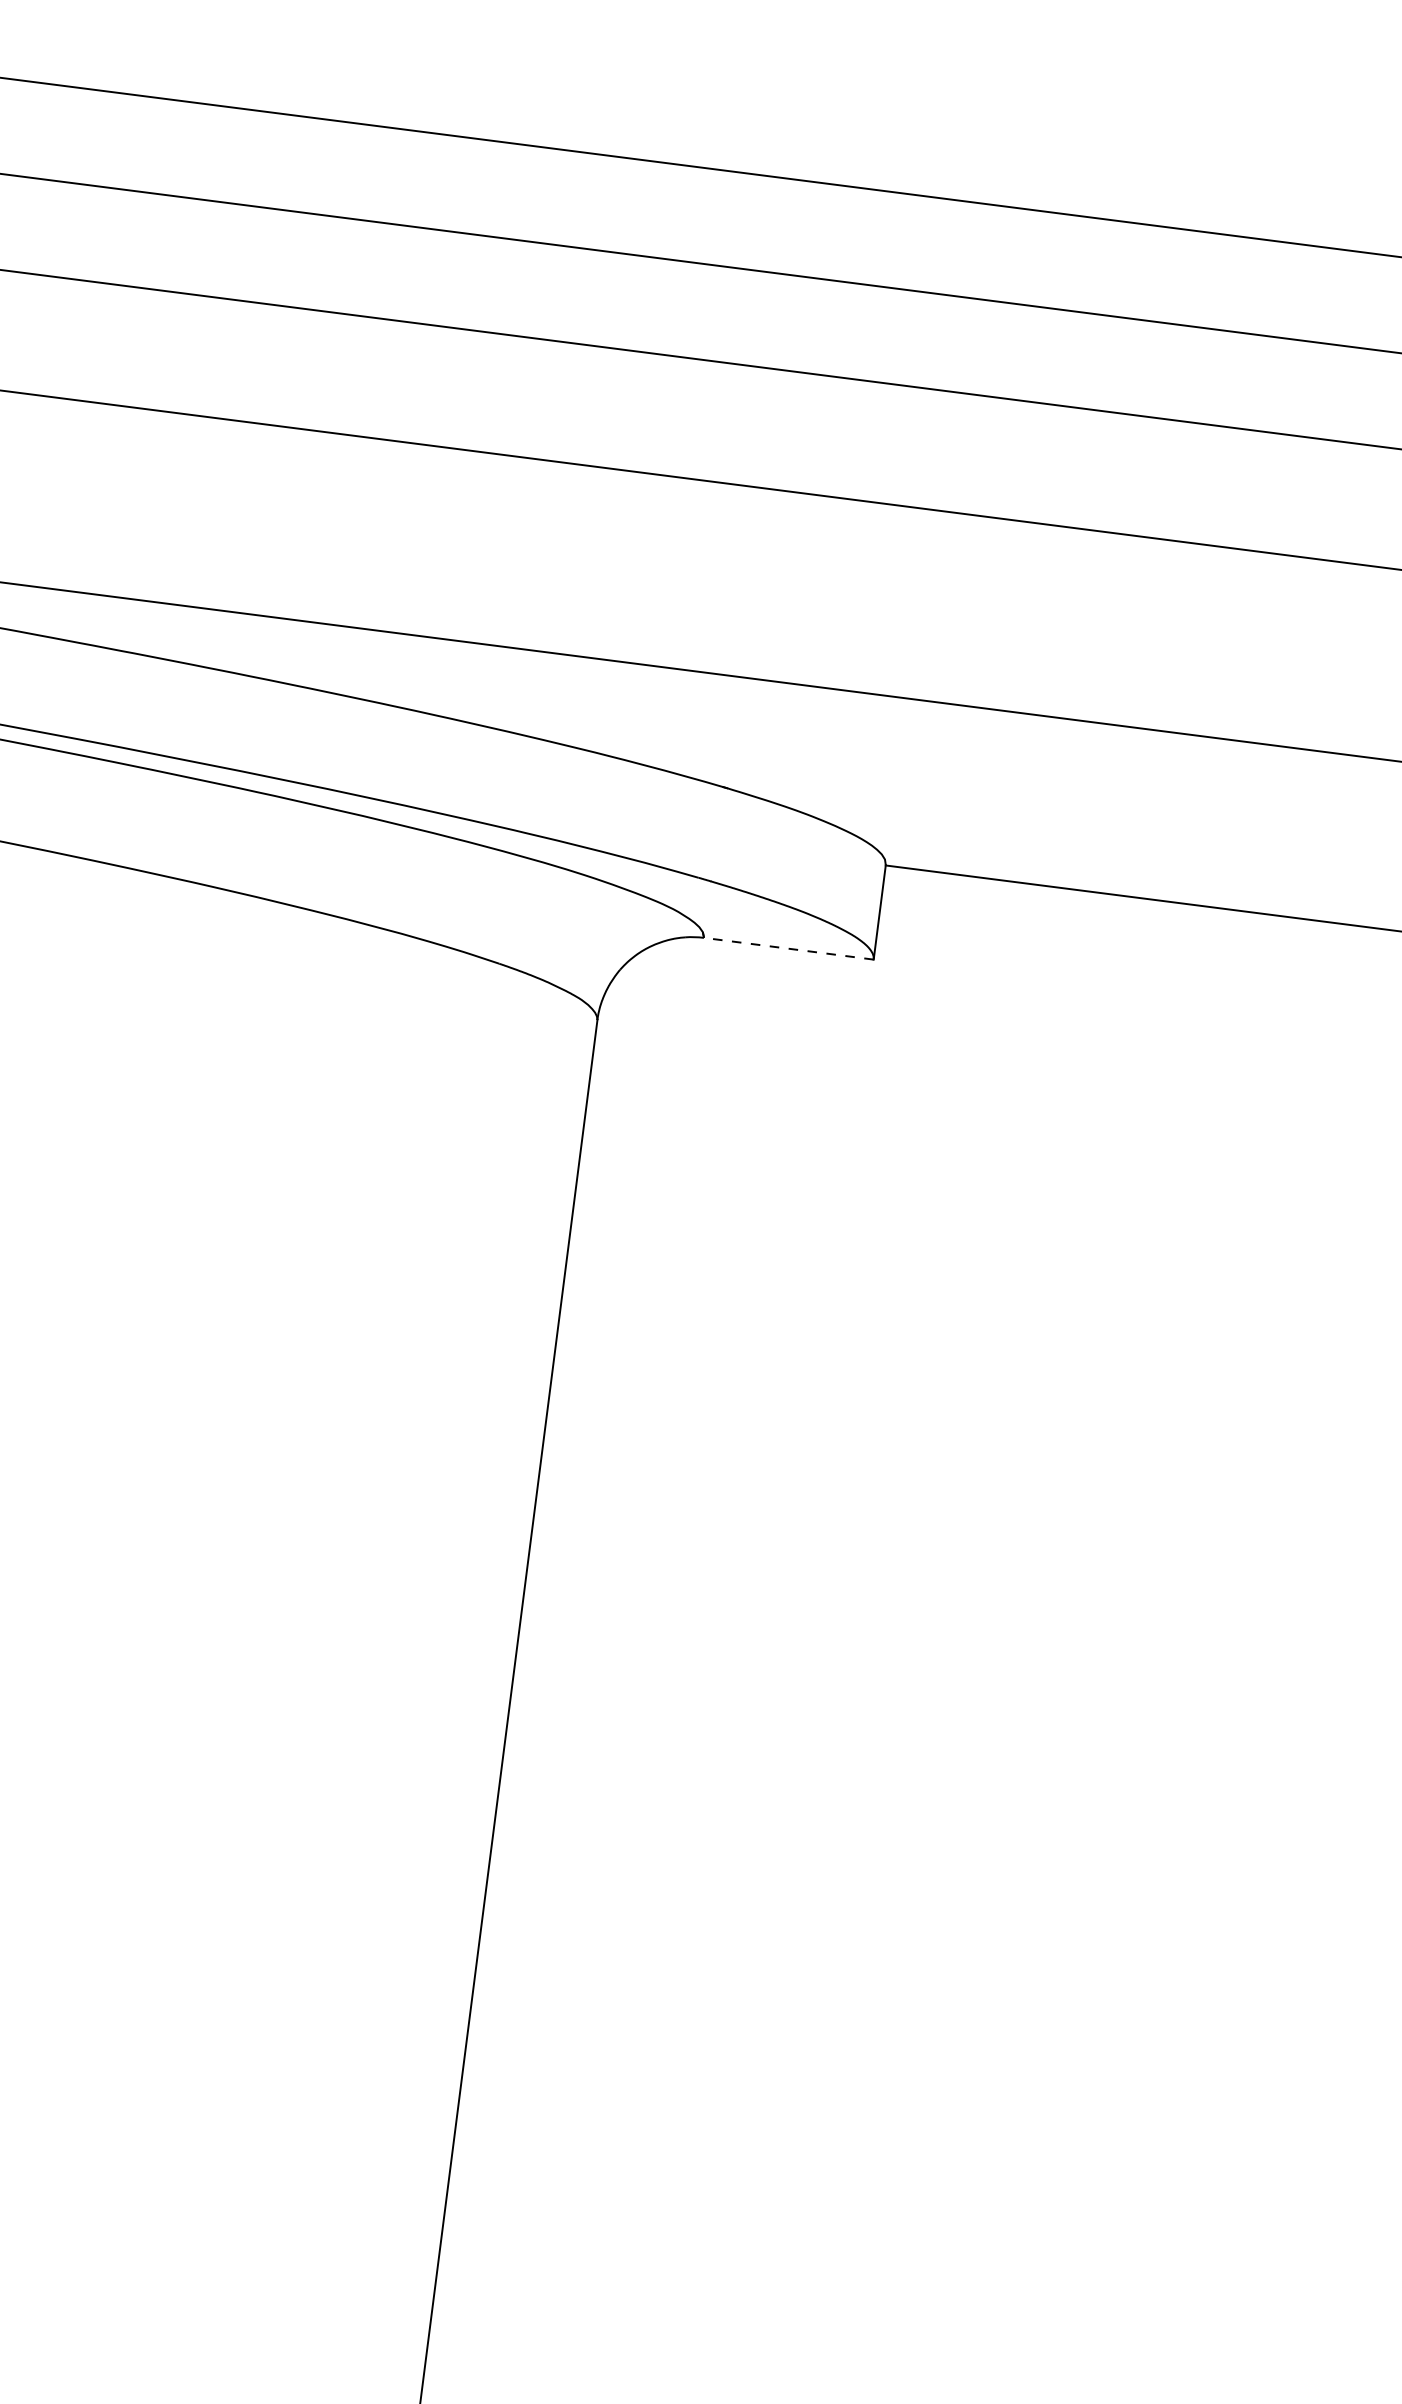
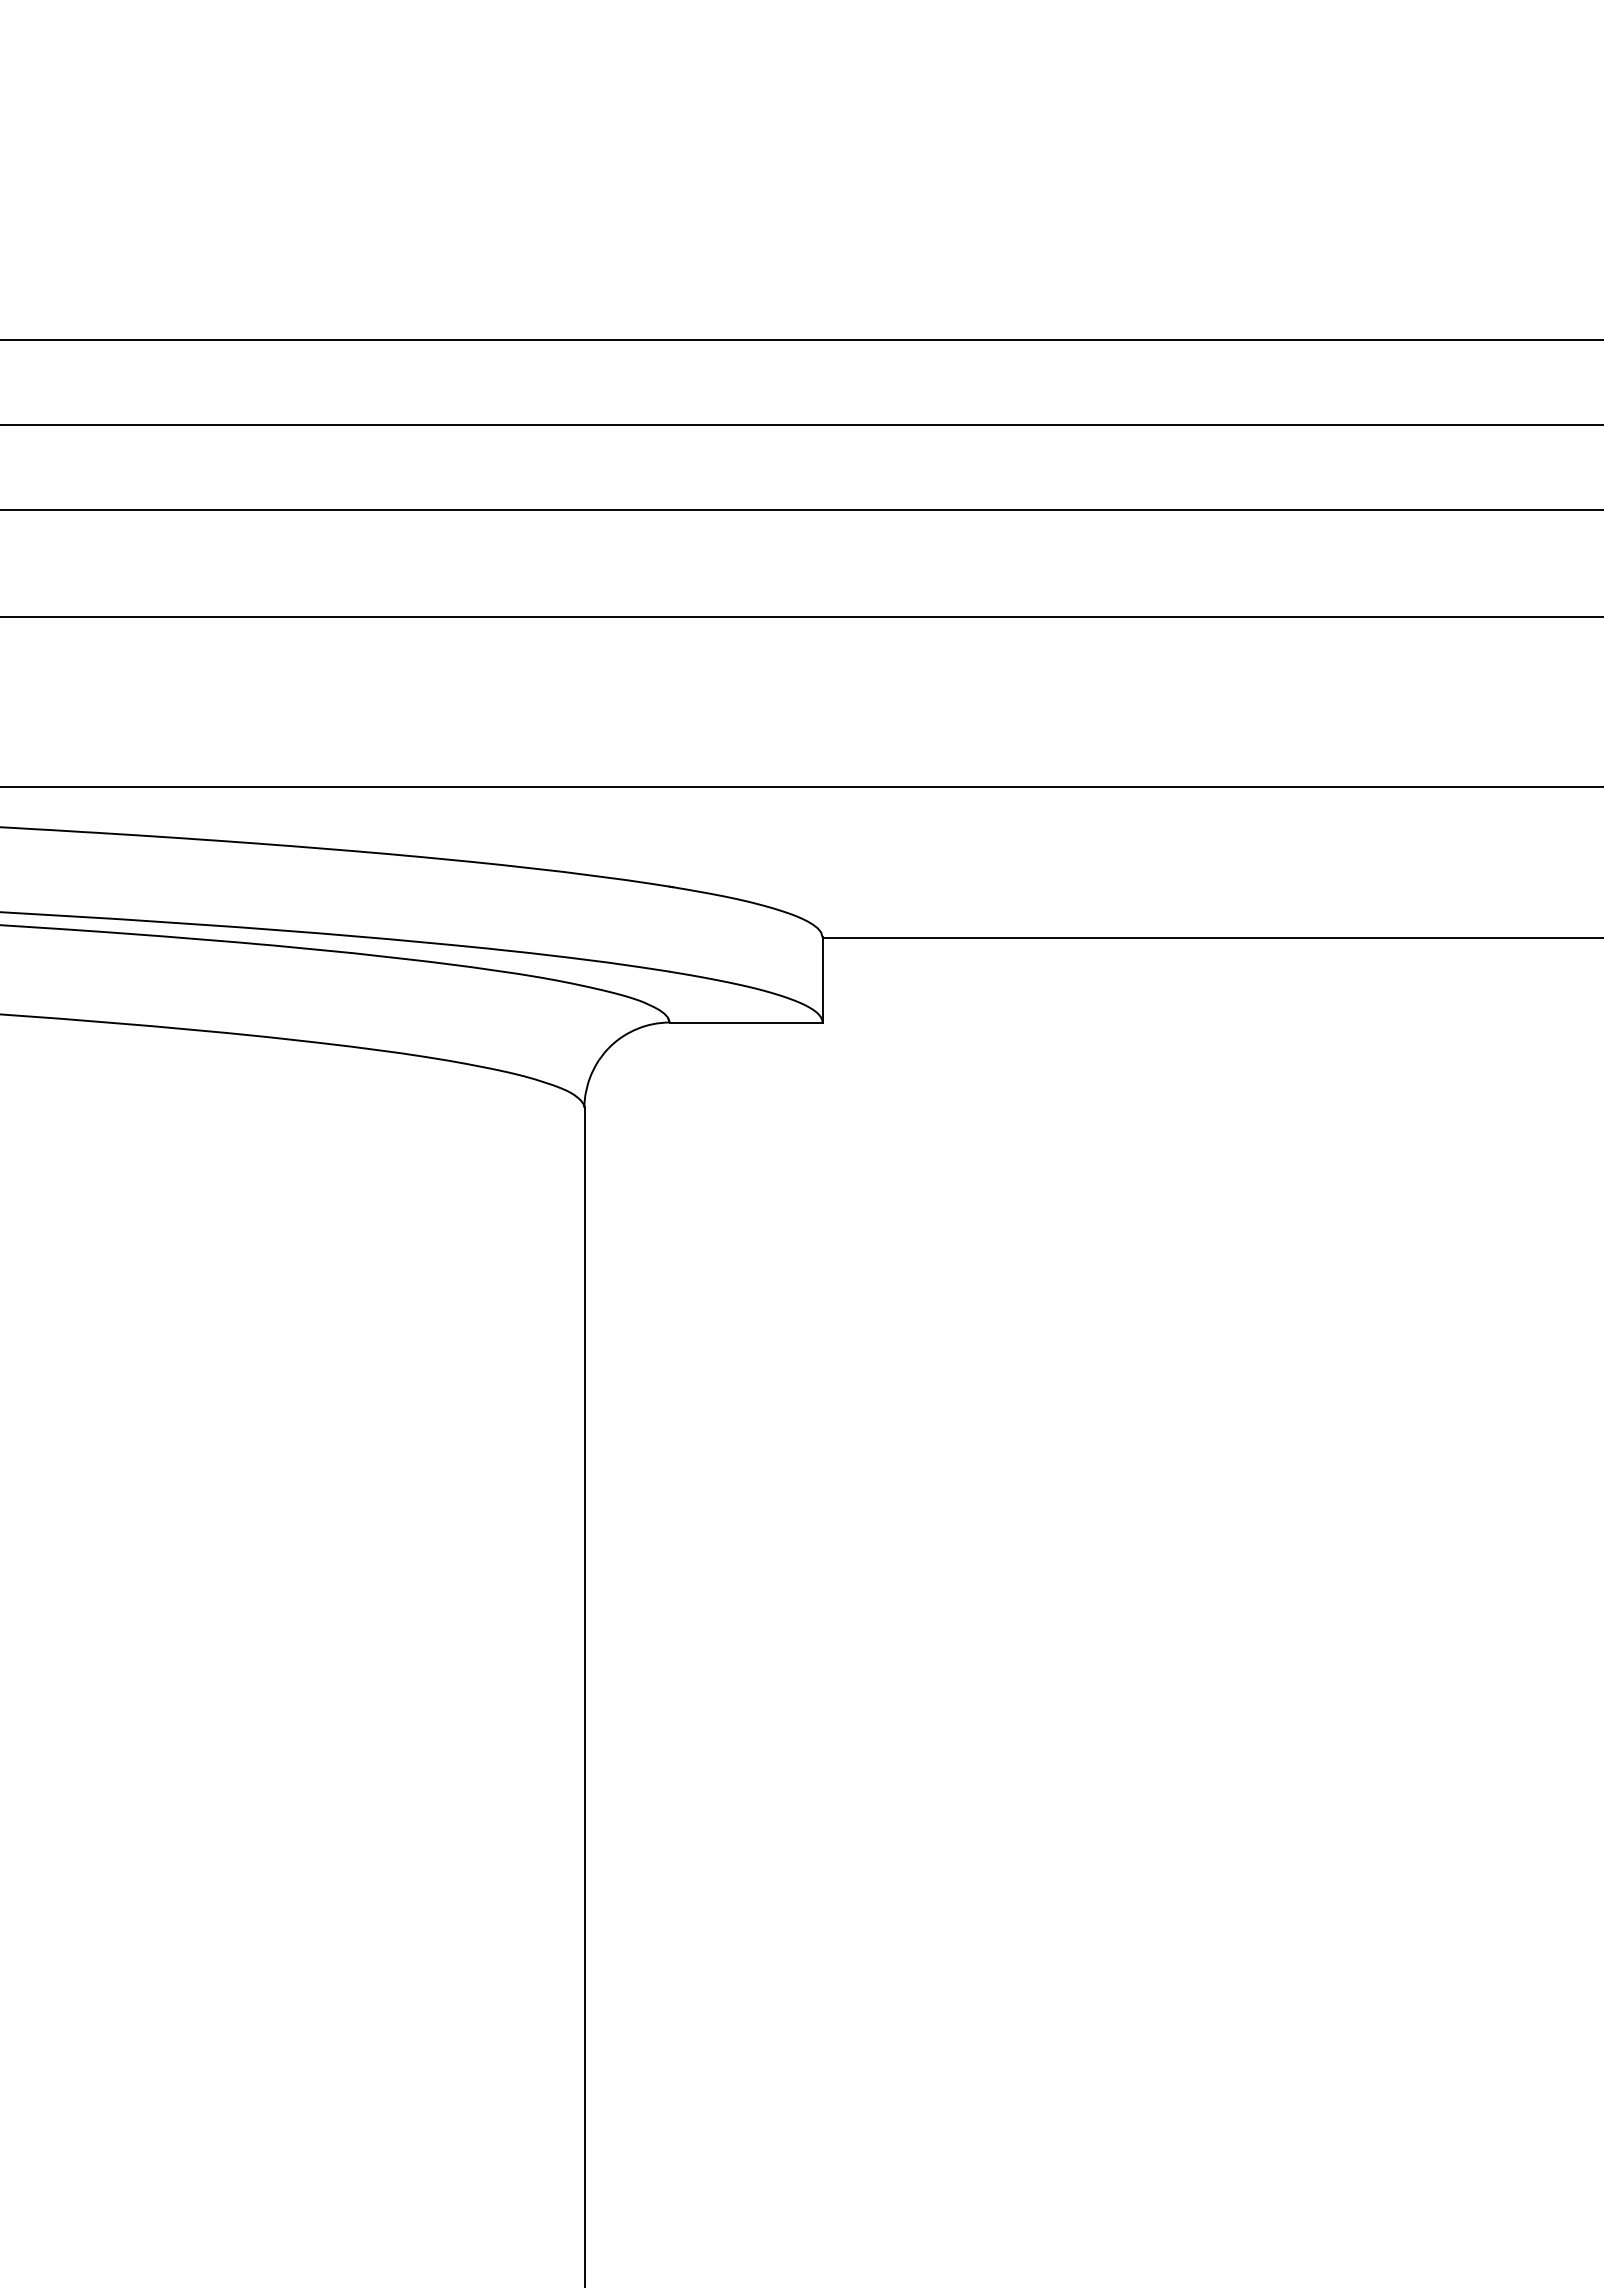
line: (788, 948) -> (745, 1022), dashed -> solid

